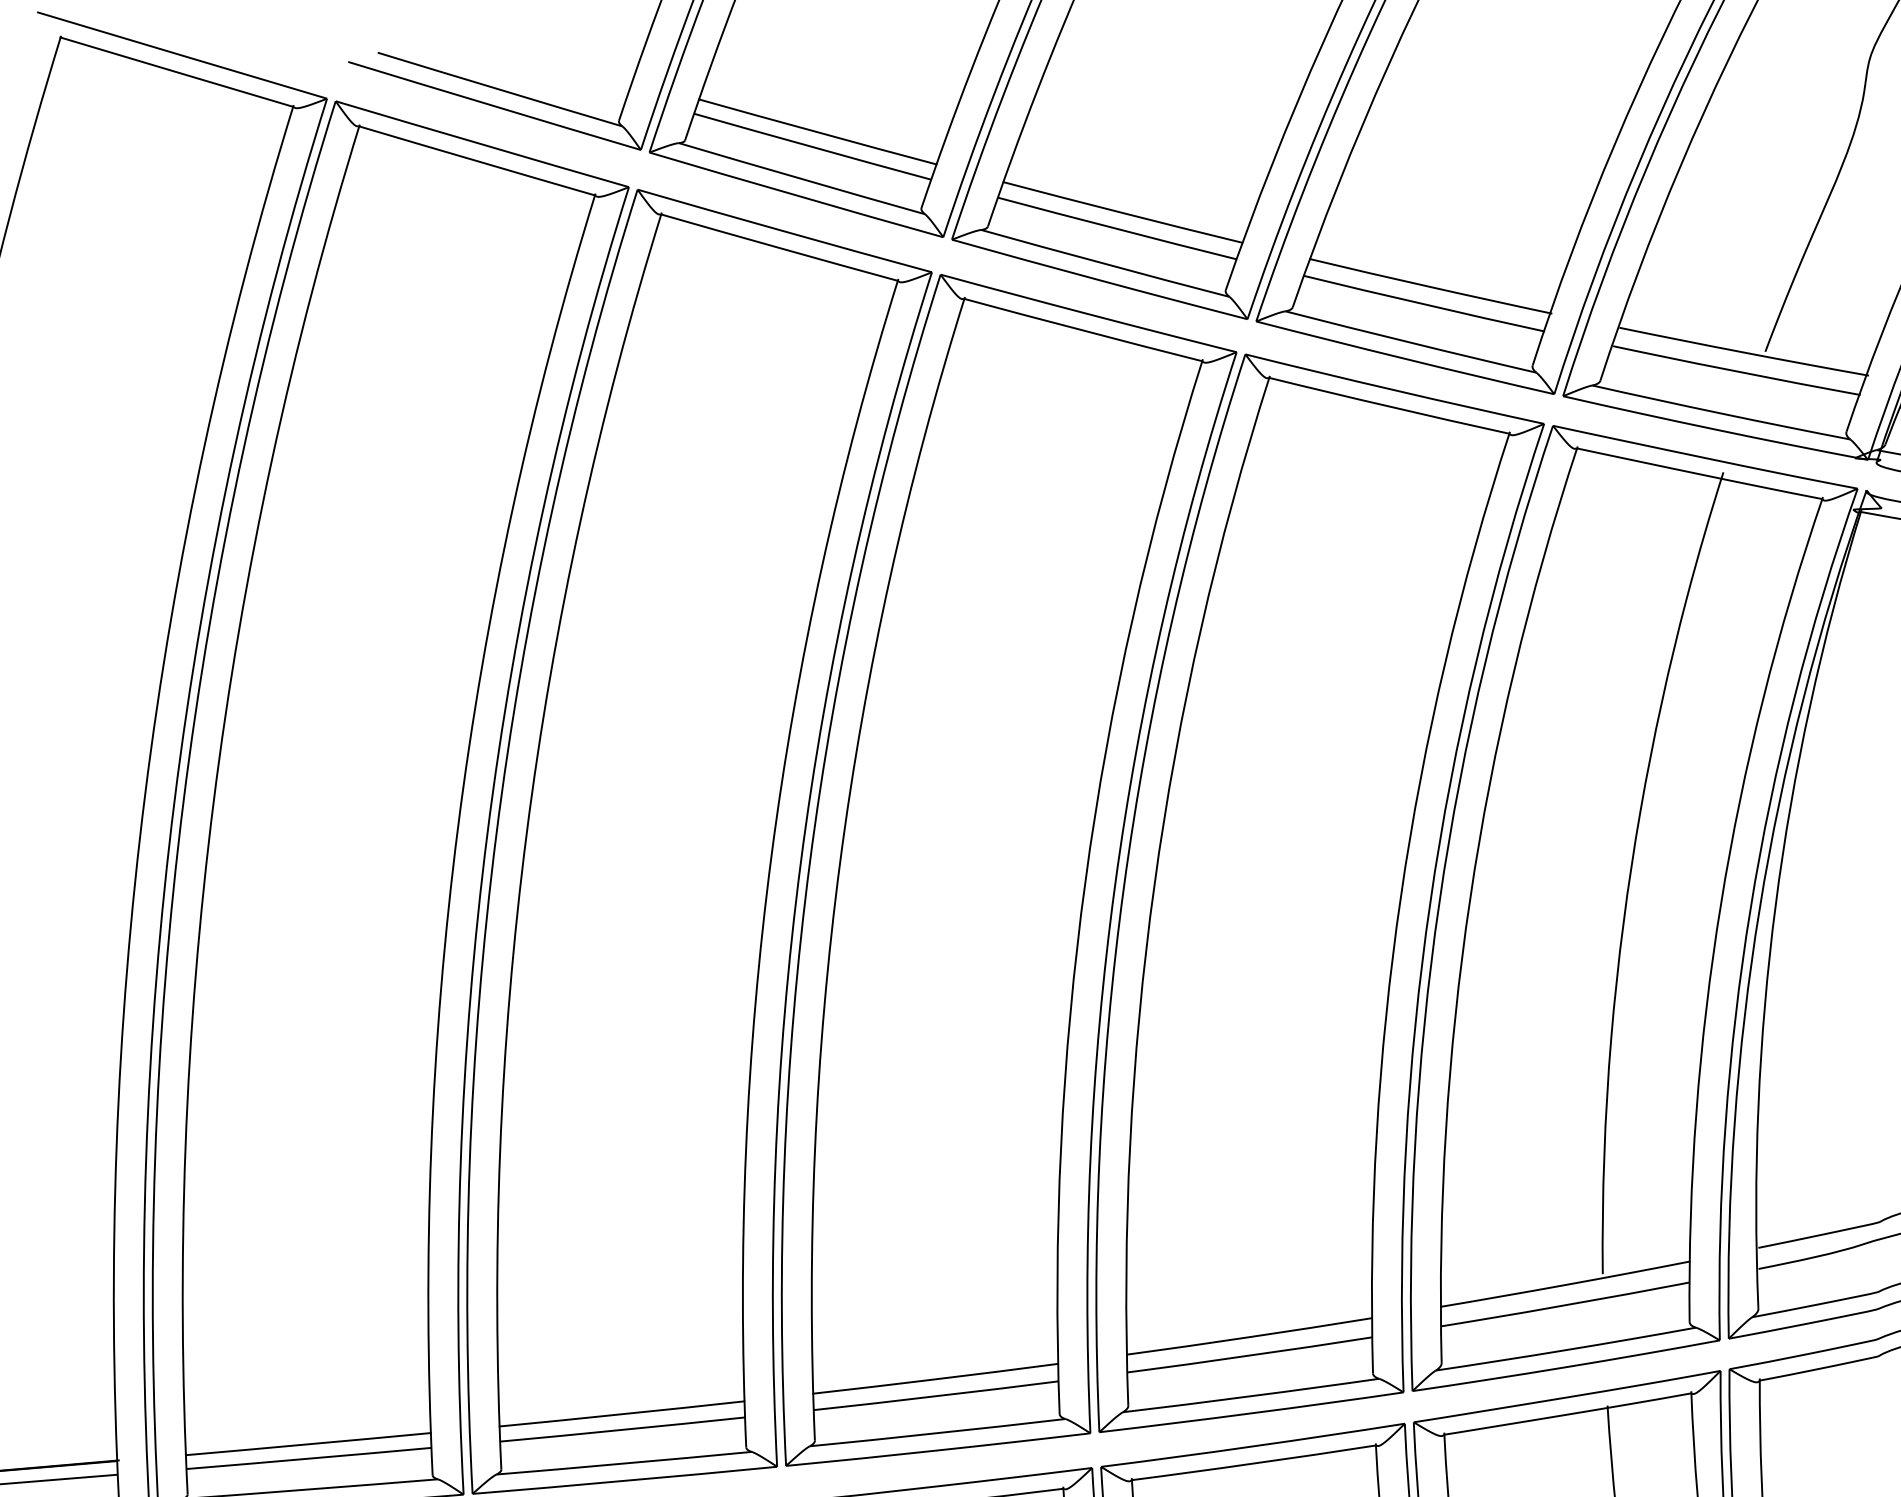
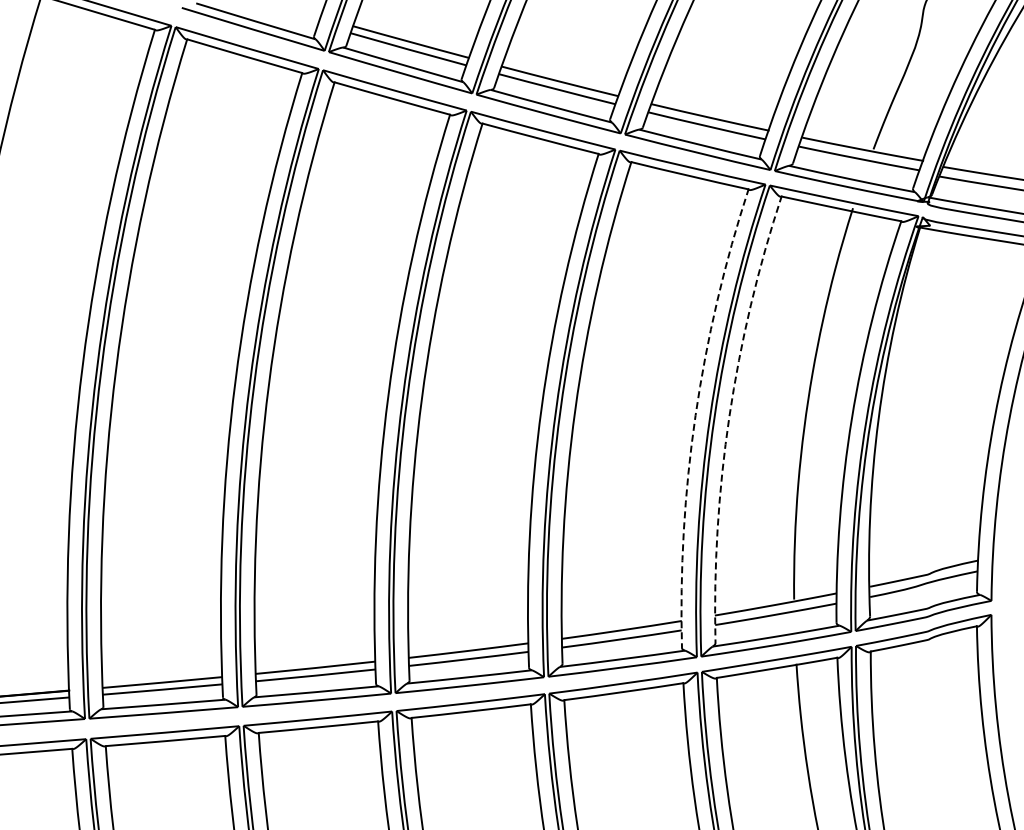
arc: (1400, 897) -> (695, 415), solid -> dashed
arc: (1470, 899) -> (729, 416), solid -> dashed

